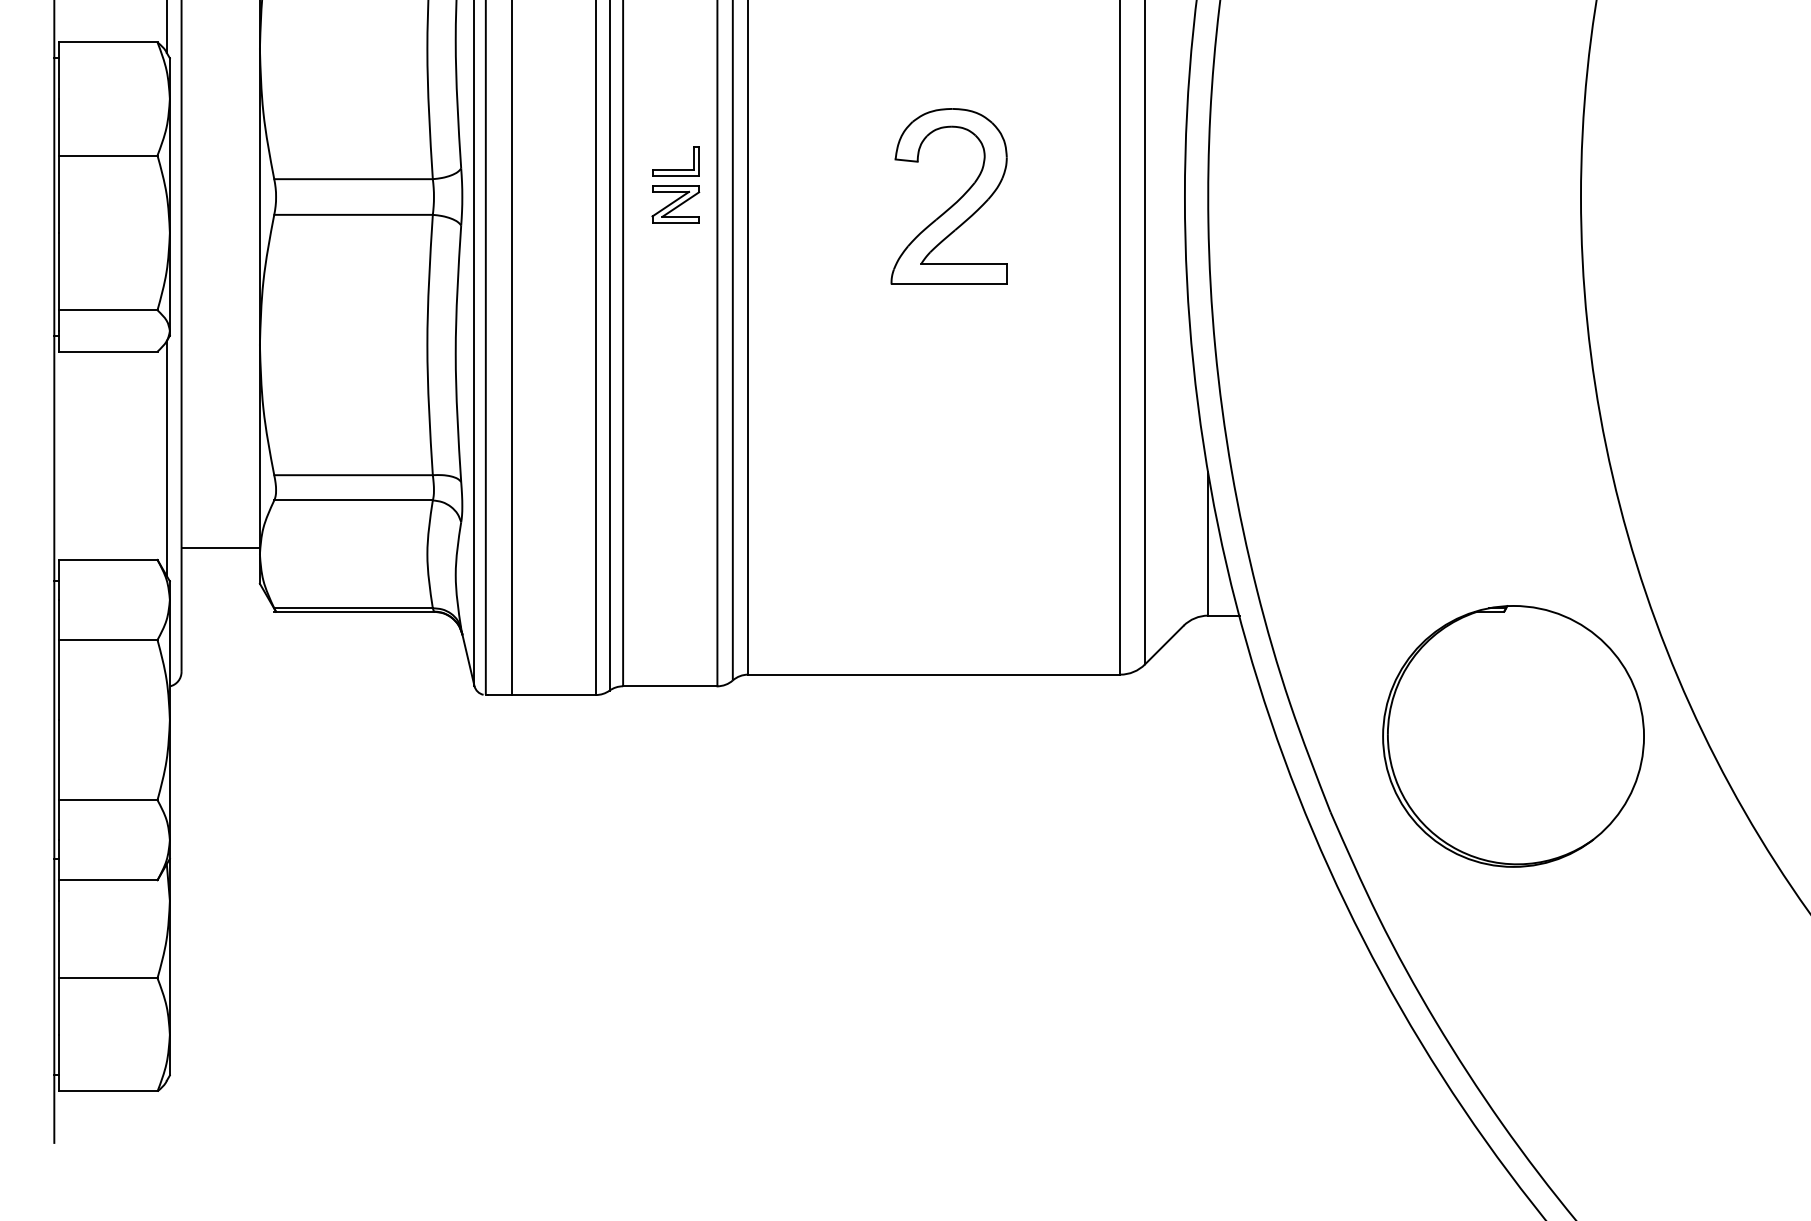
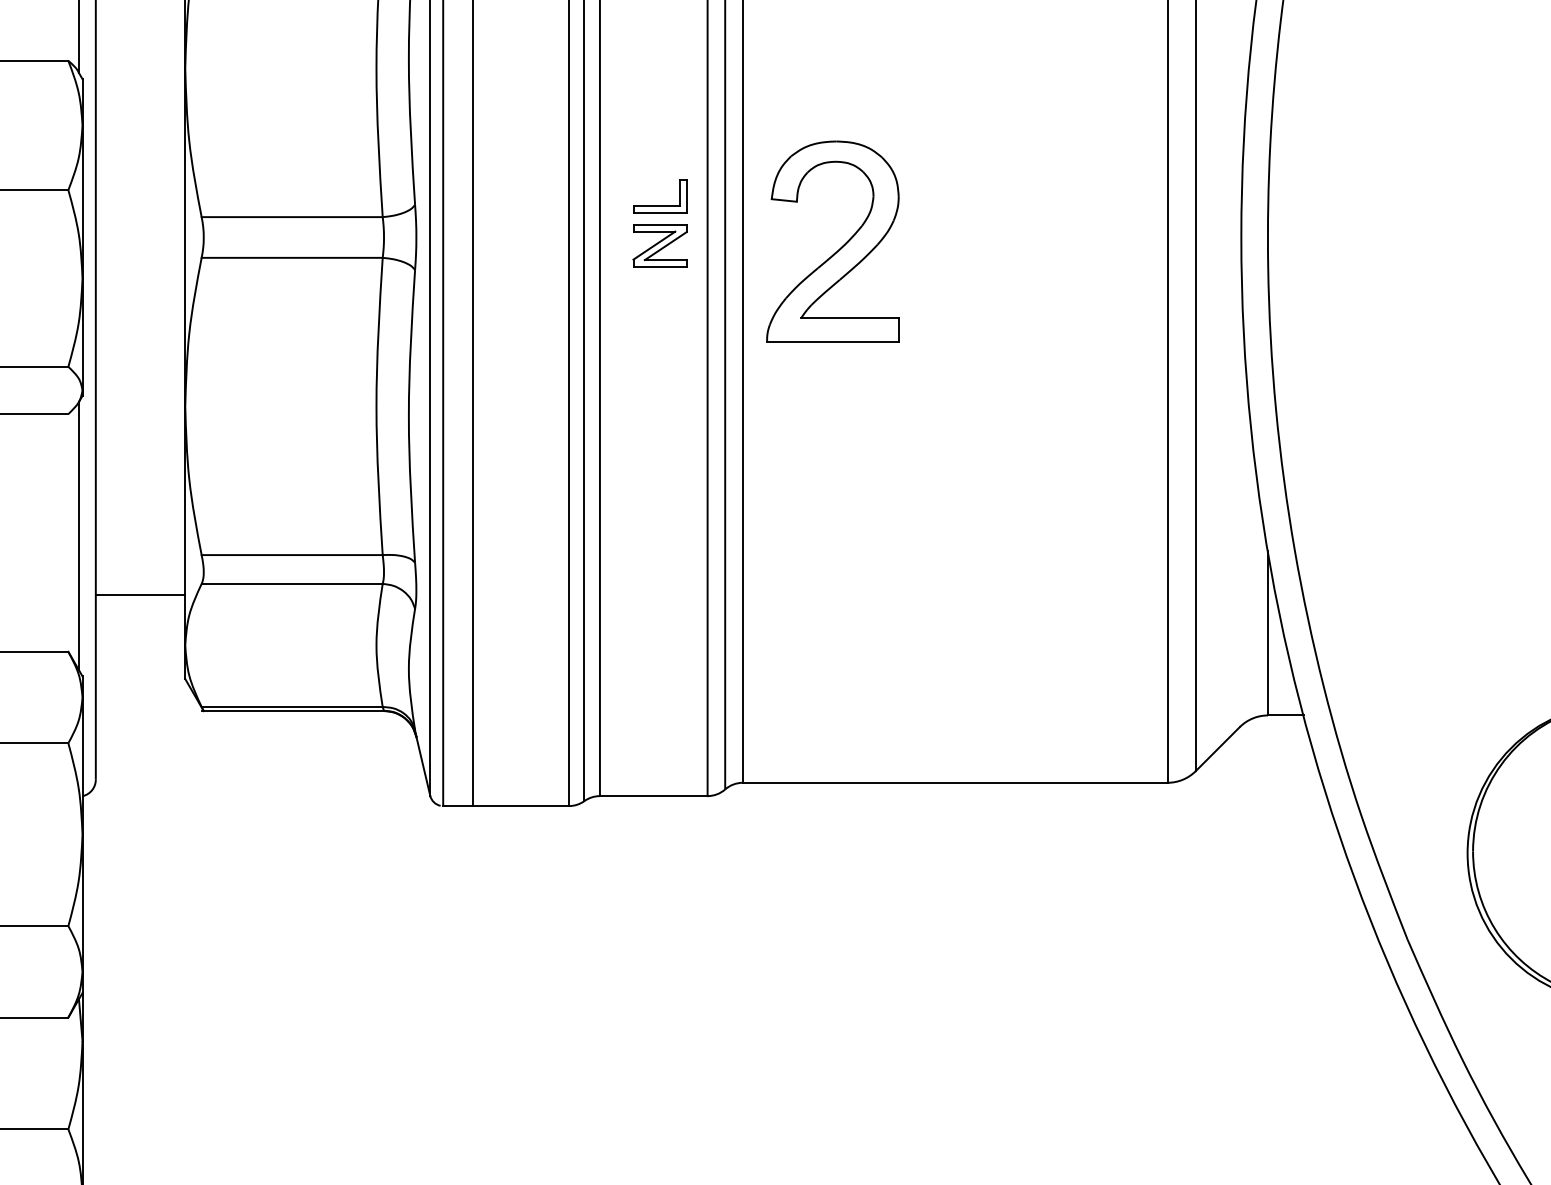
part: (954, 202) -> (839, 248), moved
line: (220, 548) -> (140, 595), moved

